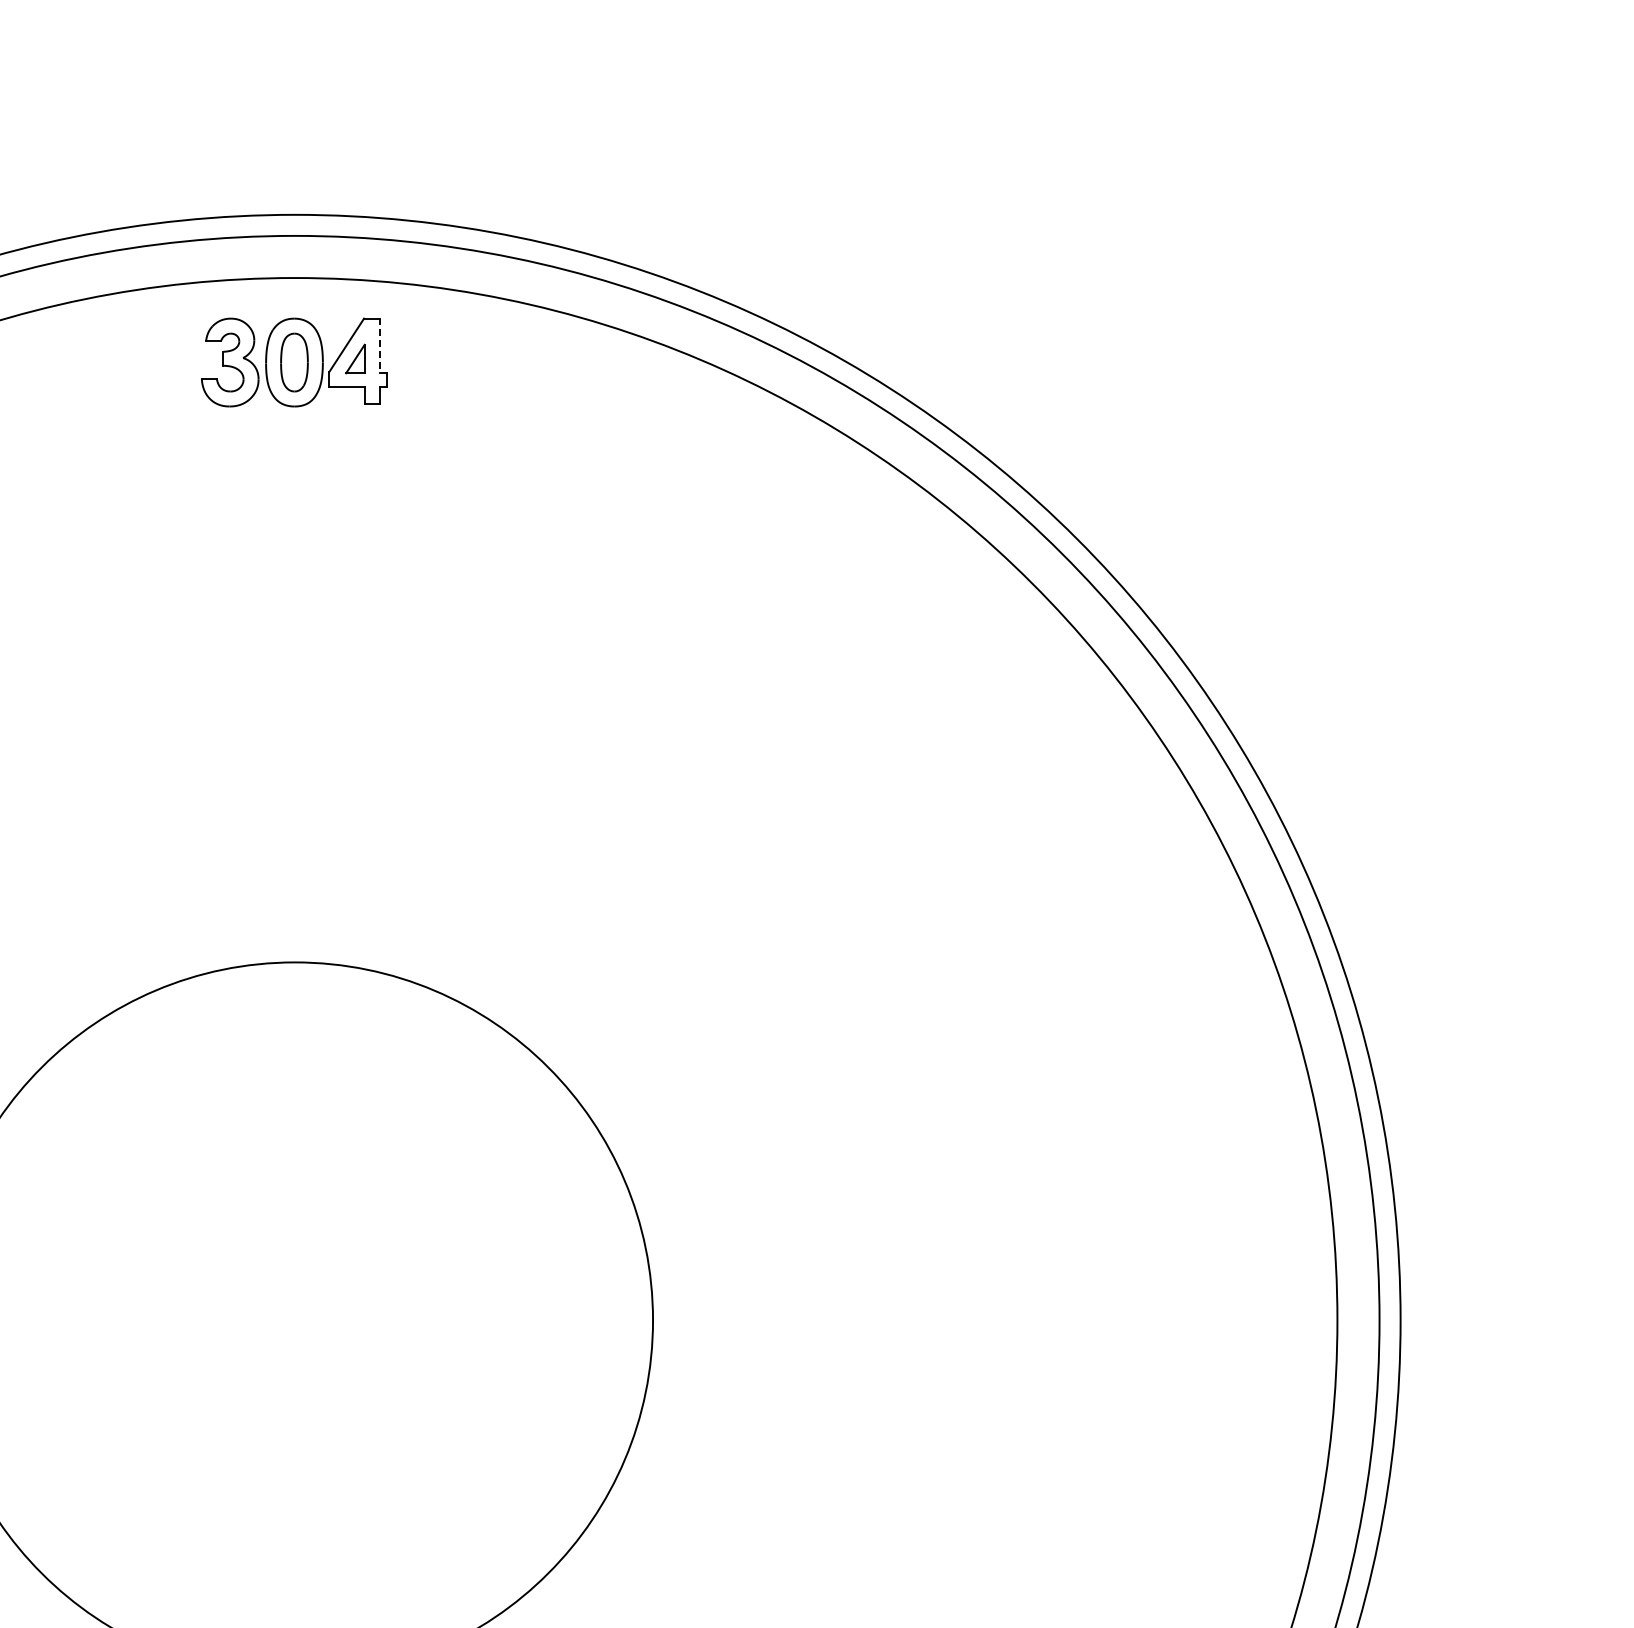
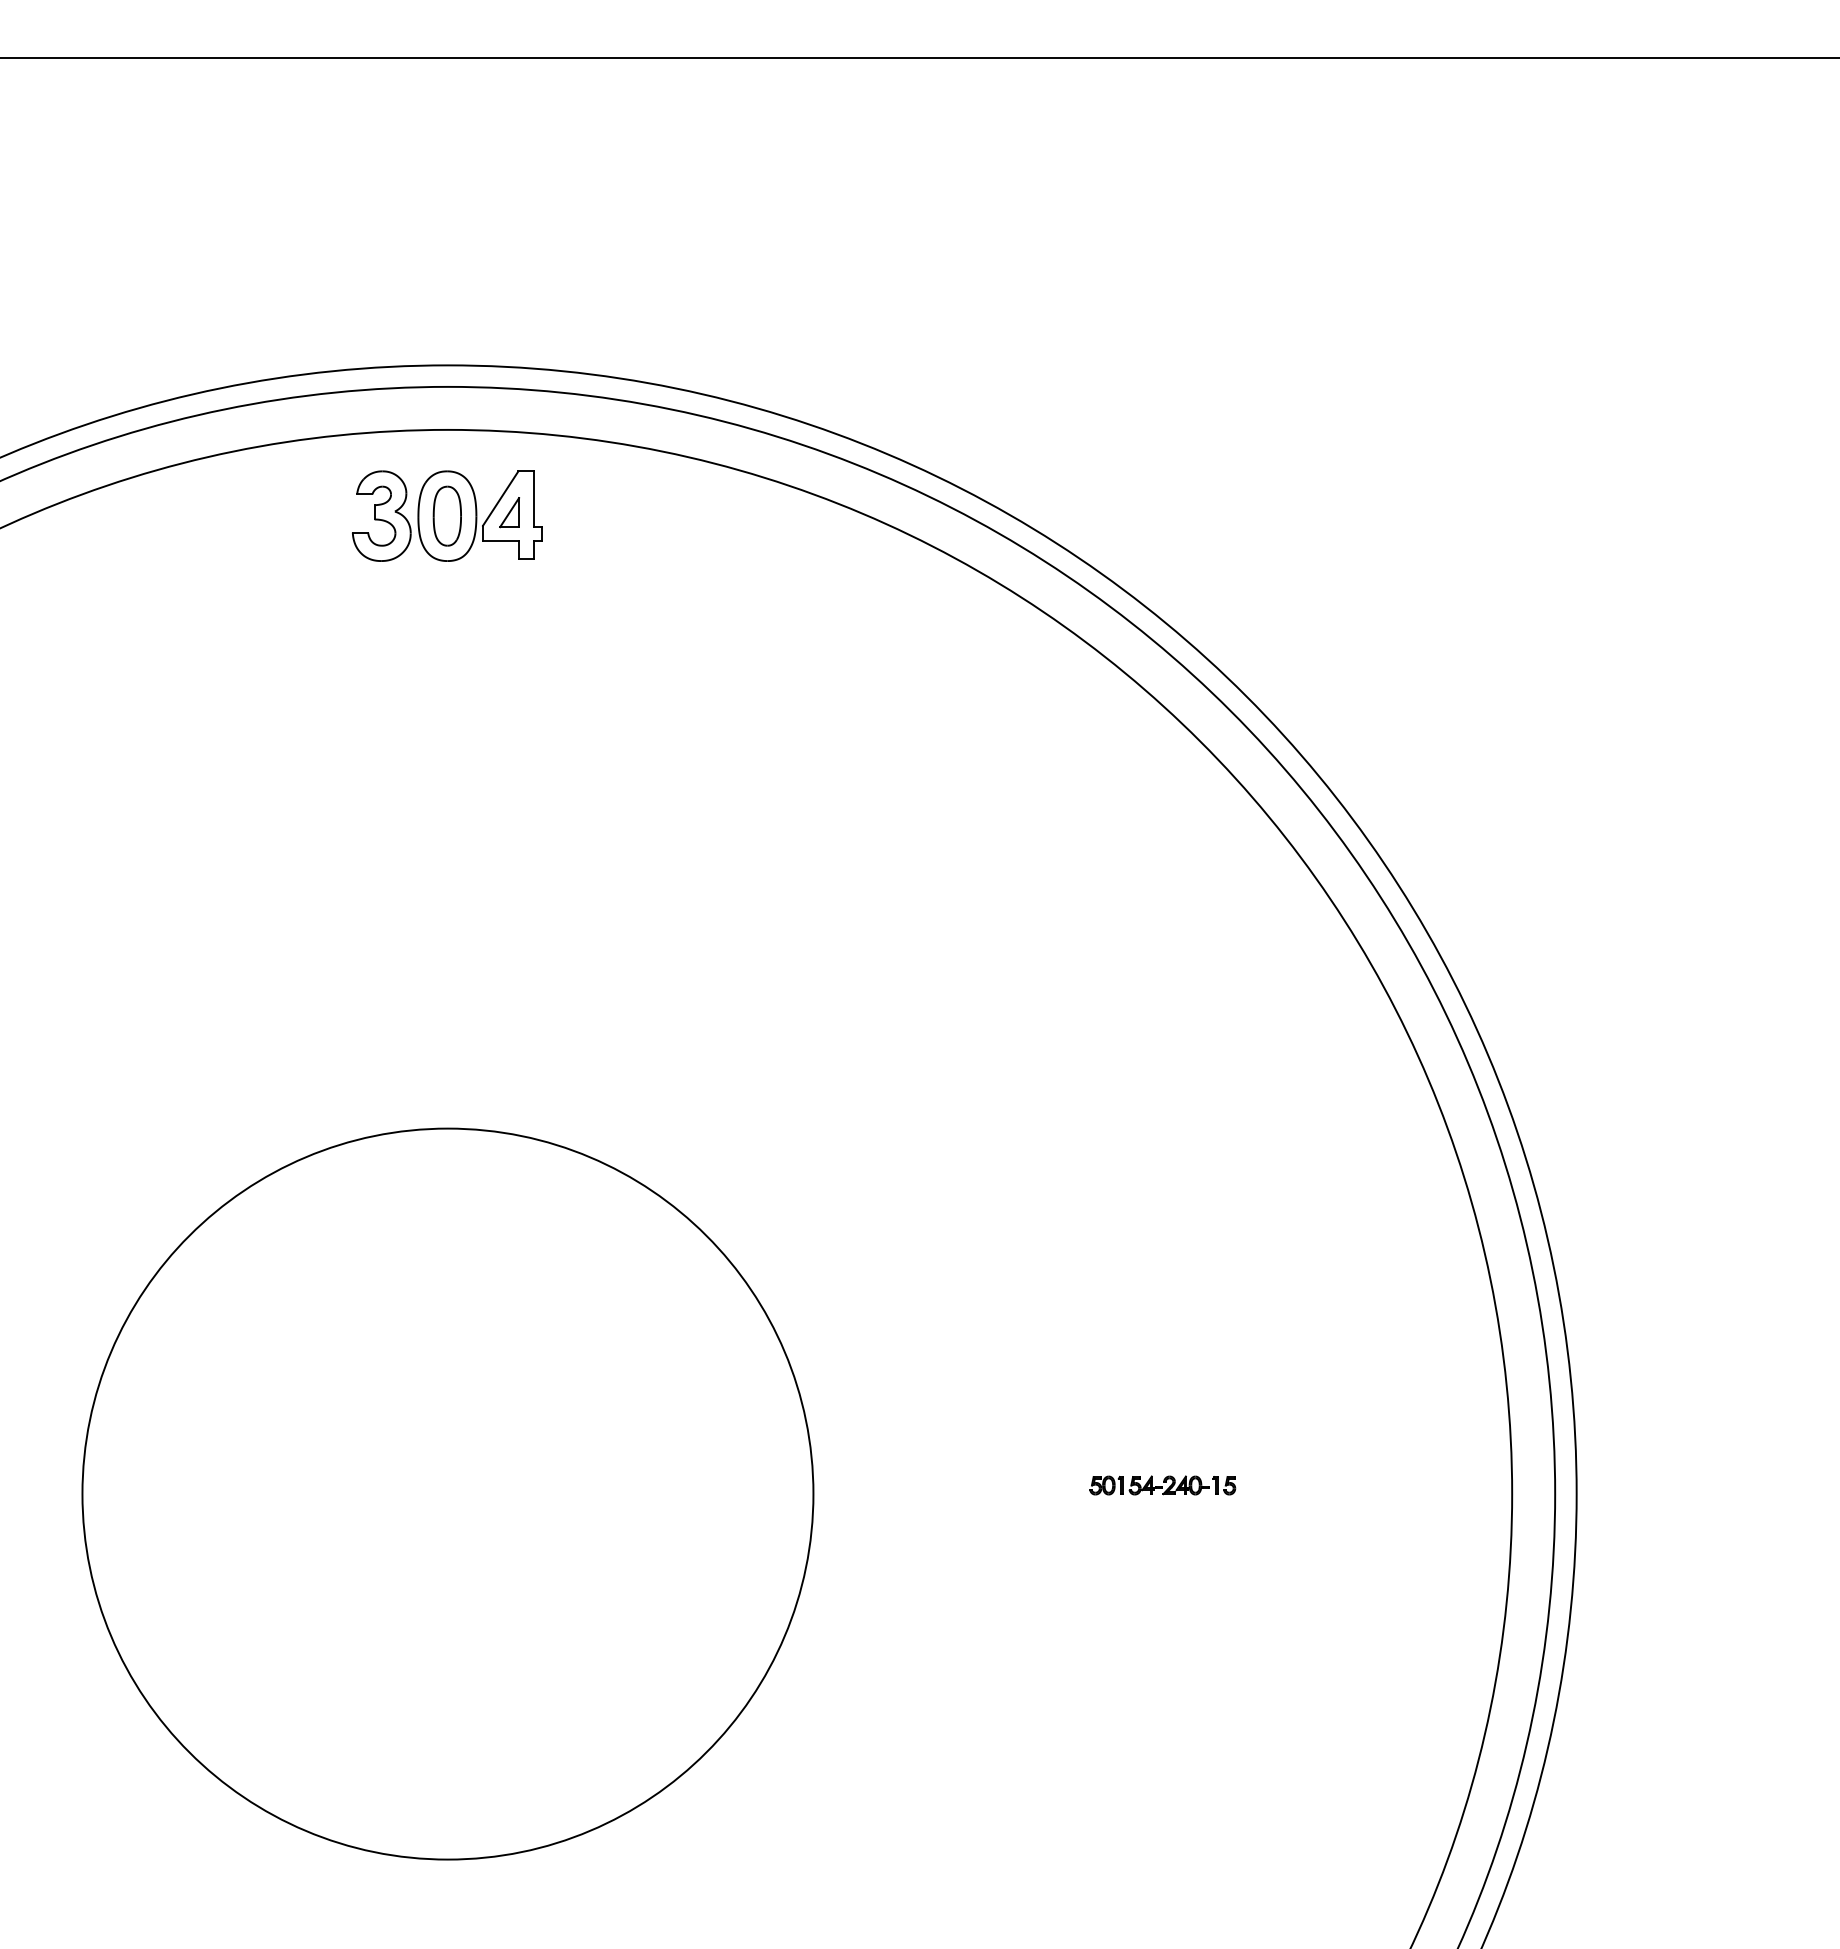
line: (379, 346) -> (534, 499), dashed -> solid
part: (994, 1311) -> (1162, 1485), added

